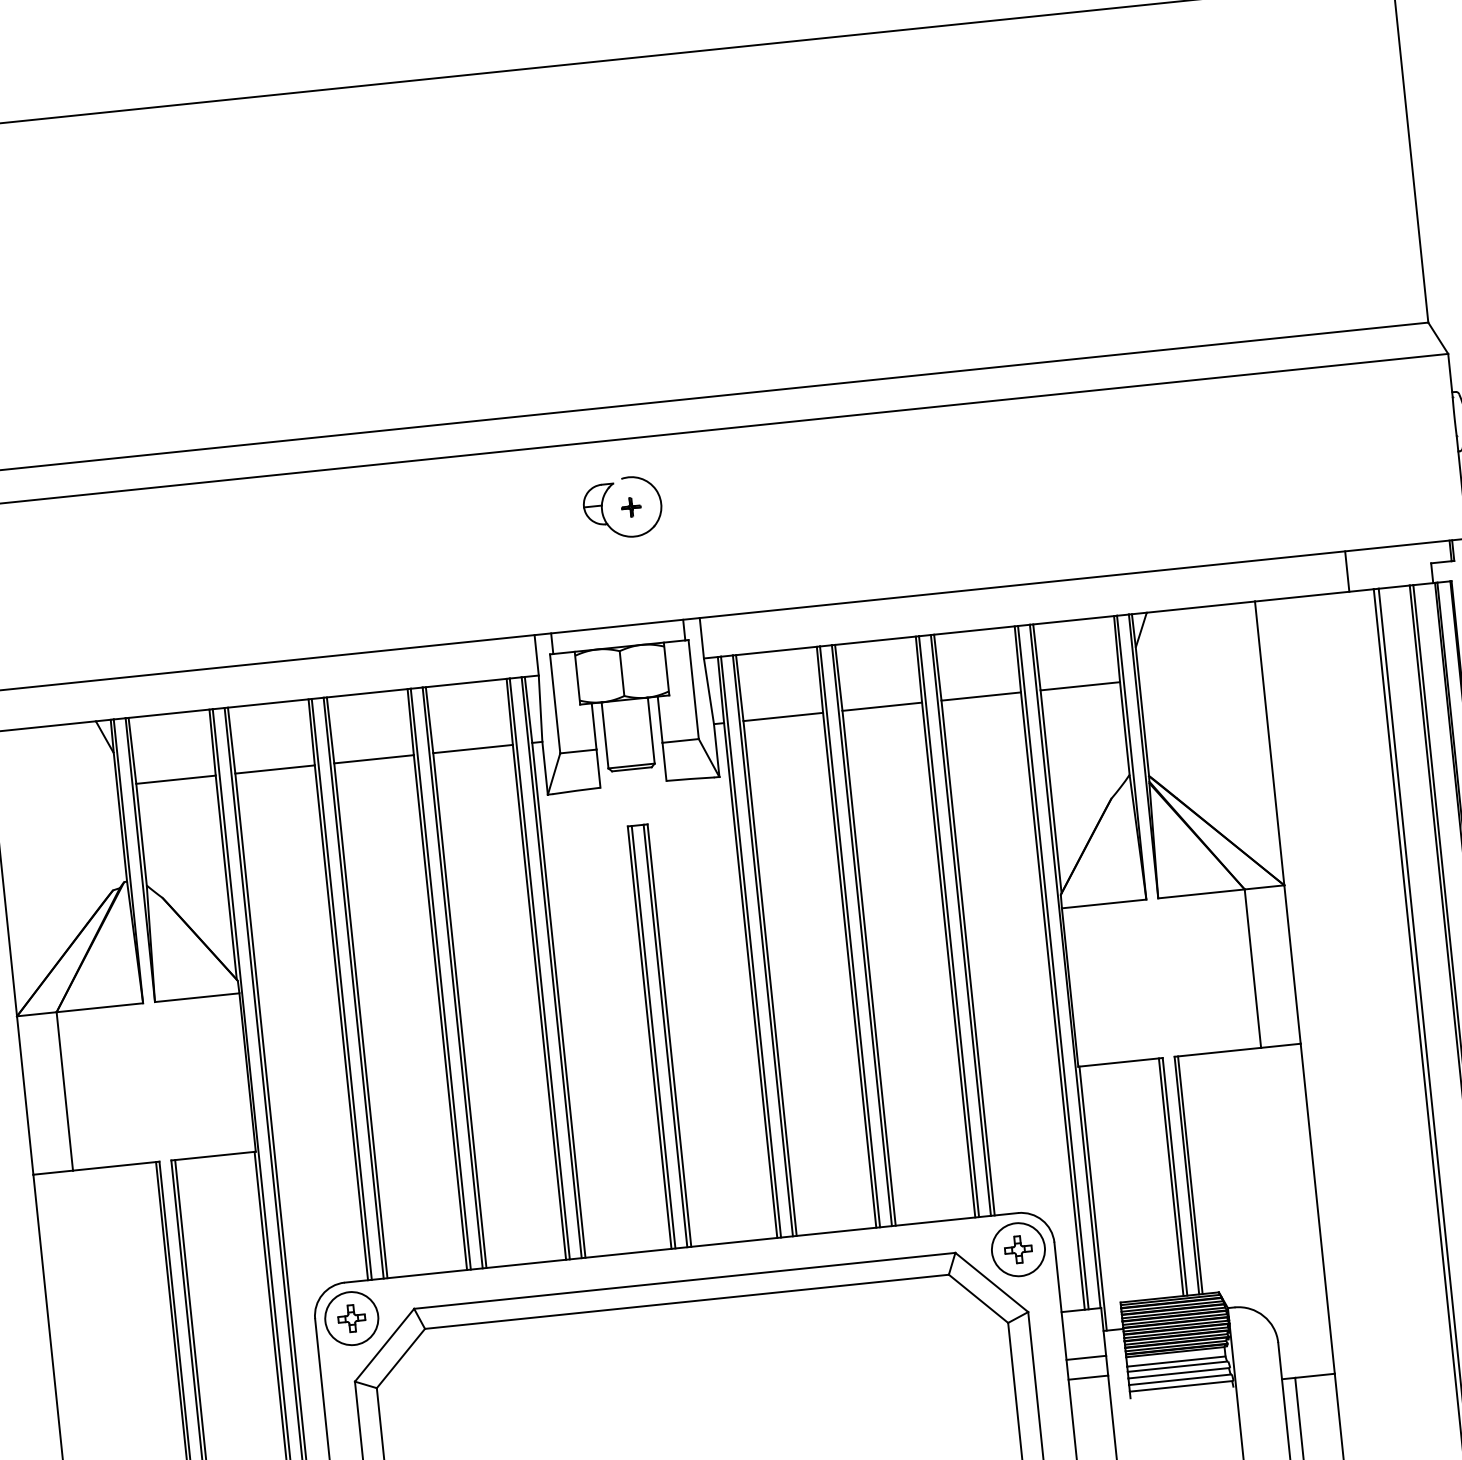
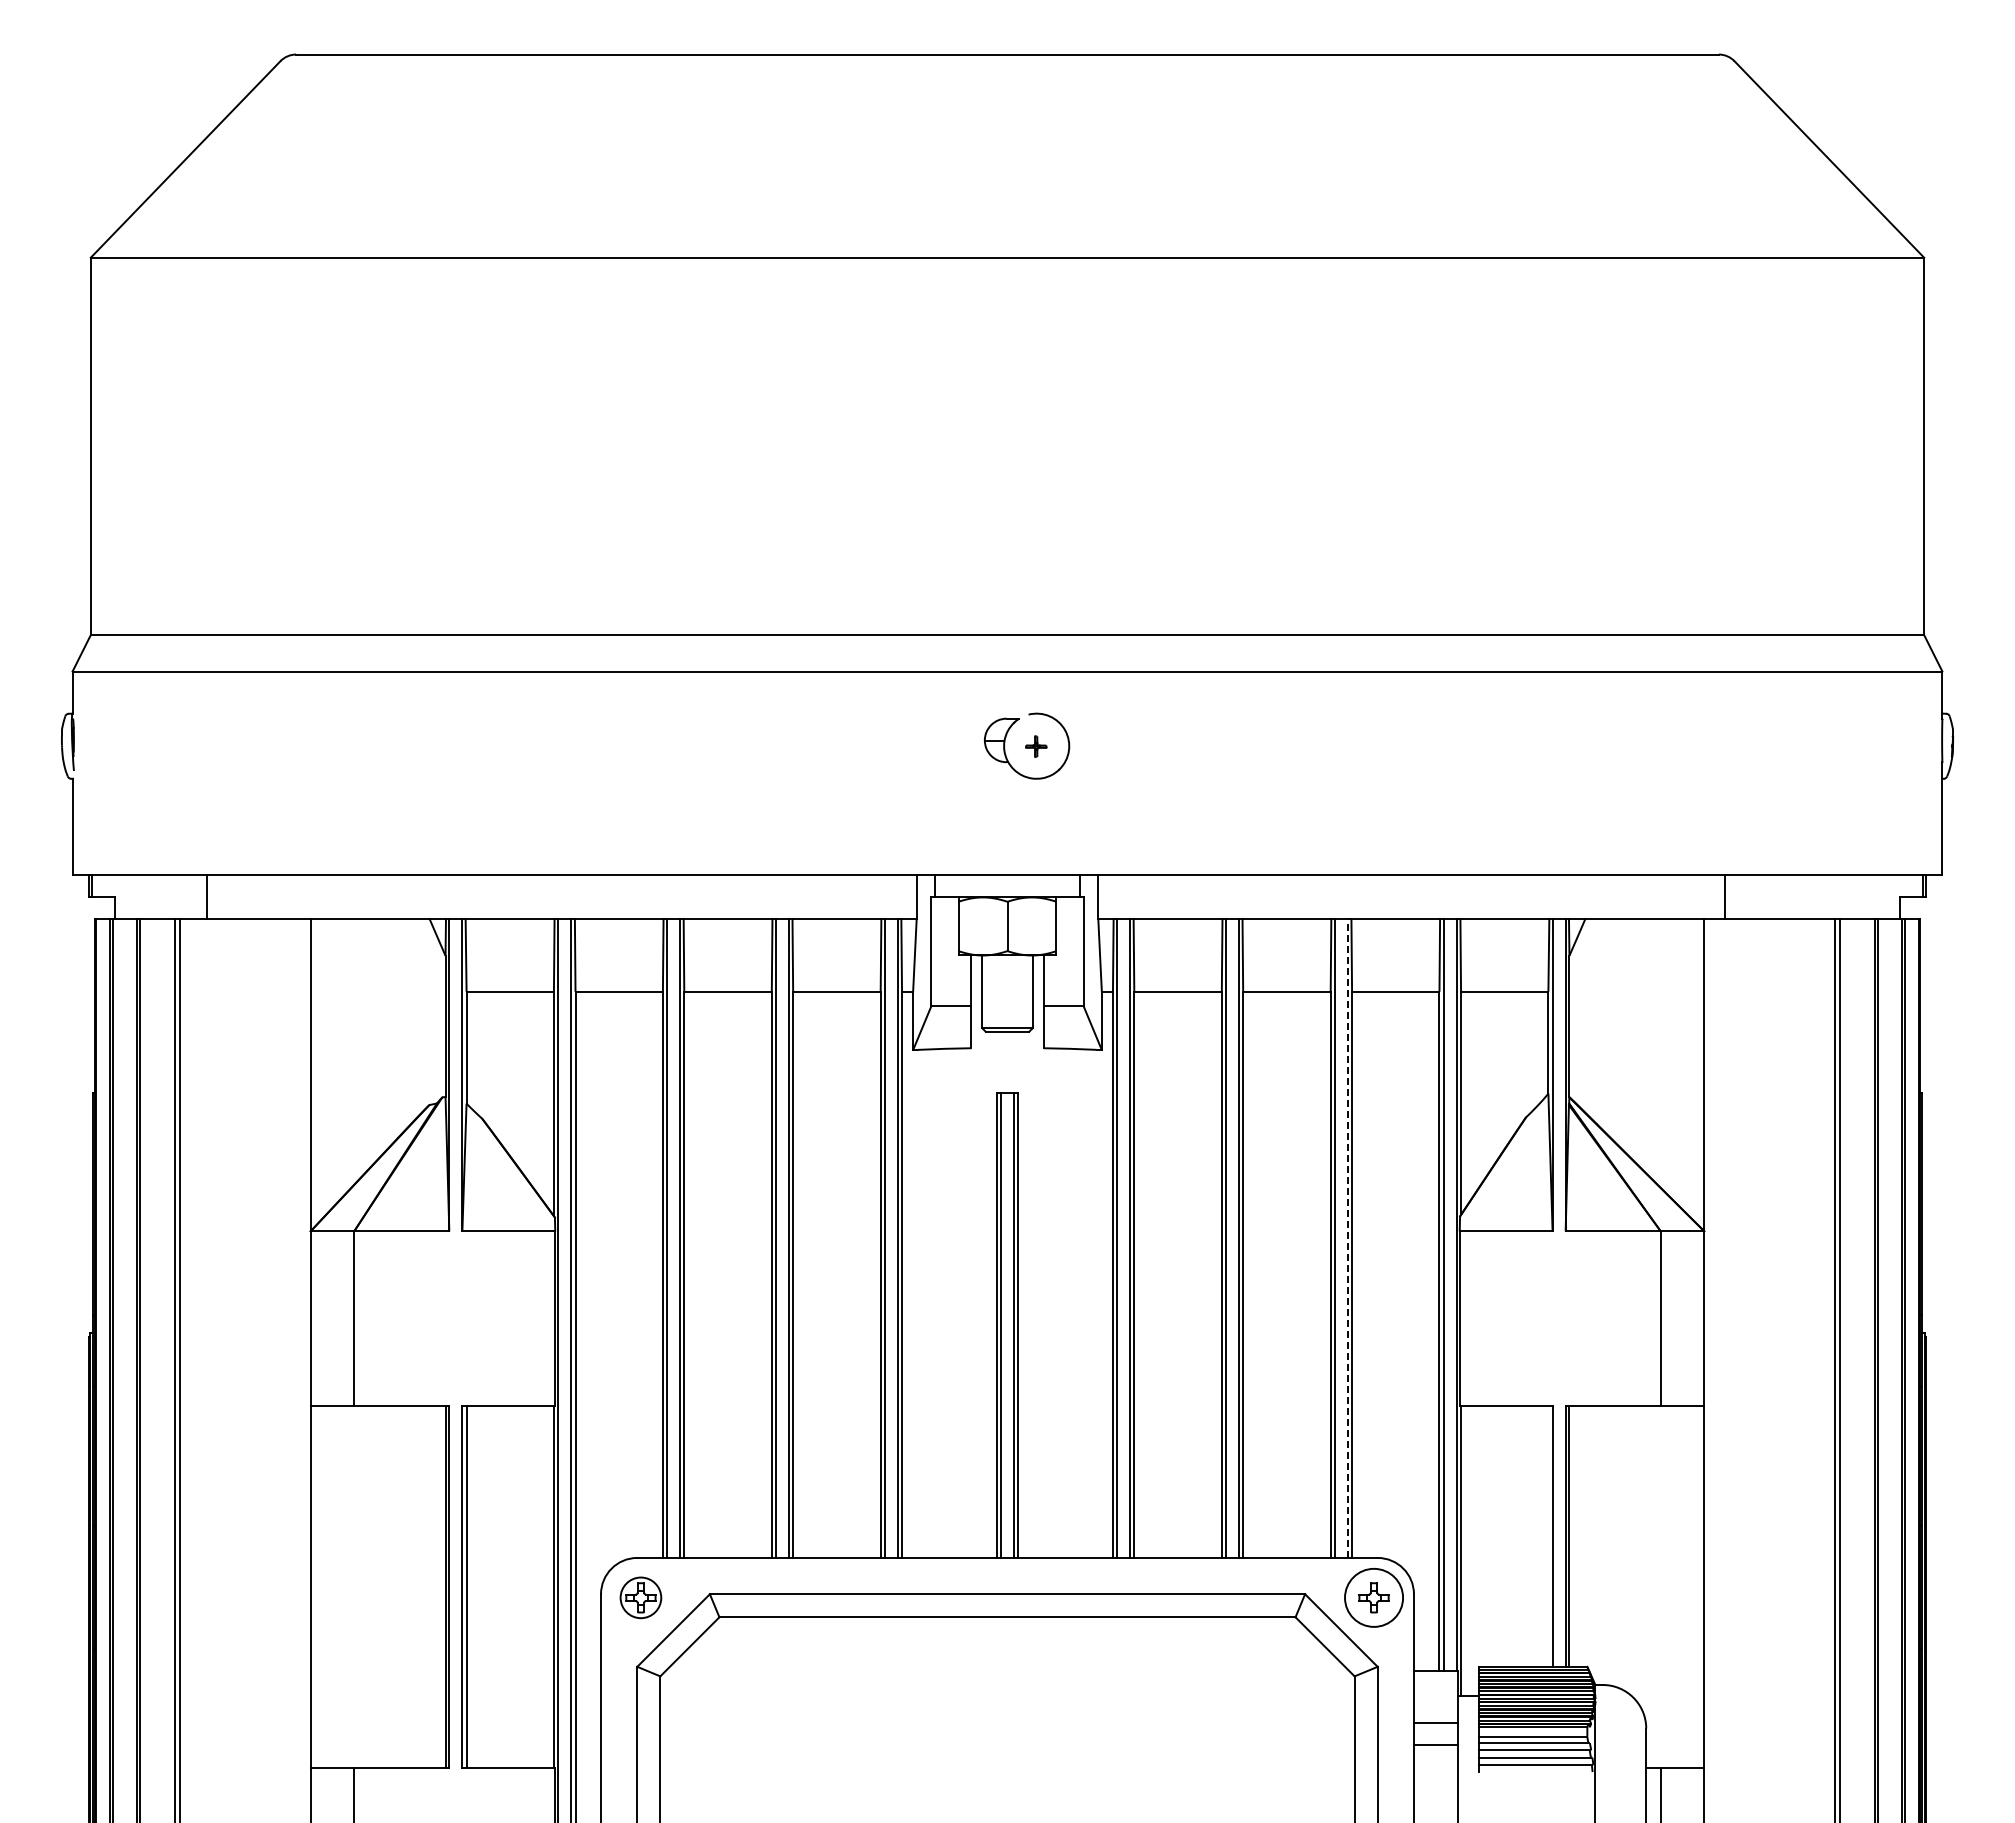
line: (1347, 571) -> (1725, 896), moved
line: (960, 925) -> (1347, 1238), solid -> dashed
line: (1171, 1176) -> (1548, 1535), removed
circle: (351, 1318) -> (640, 1597), size x0.7

